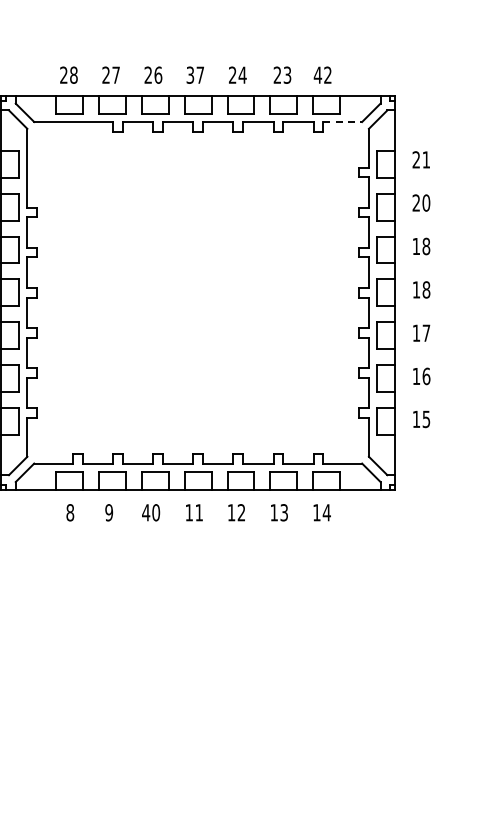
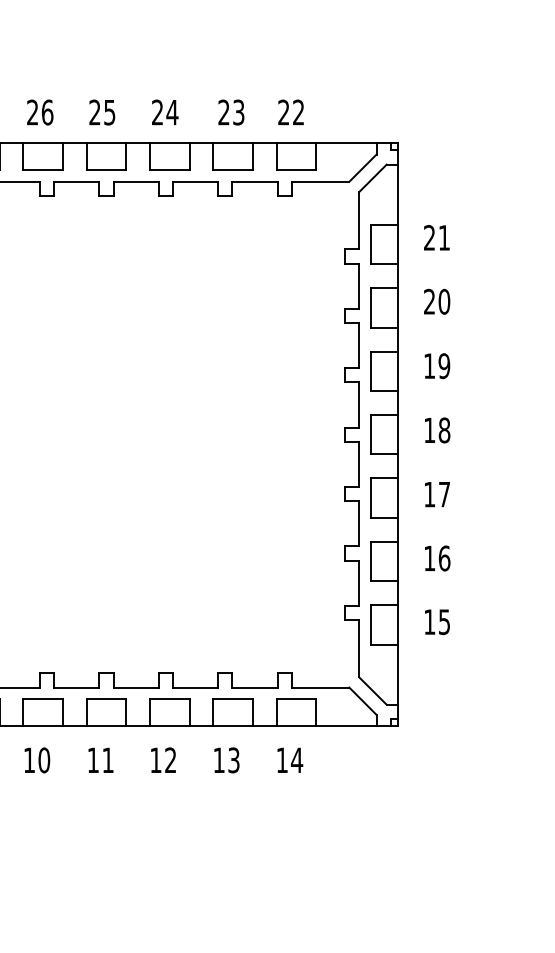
text: (194, 74) -> (101, 111), 37 -> 25
text: (317, 74) -> (283, 111), 42 -> 22
line: (343, 122) -> (321, 182), dashed -> solid
text: (426, 246) -> (444, 366), 18 -> 19
text: (146, 512) -> (30, 759), 40 -> 10

